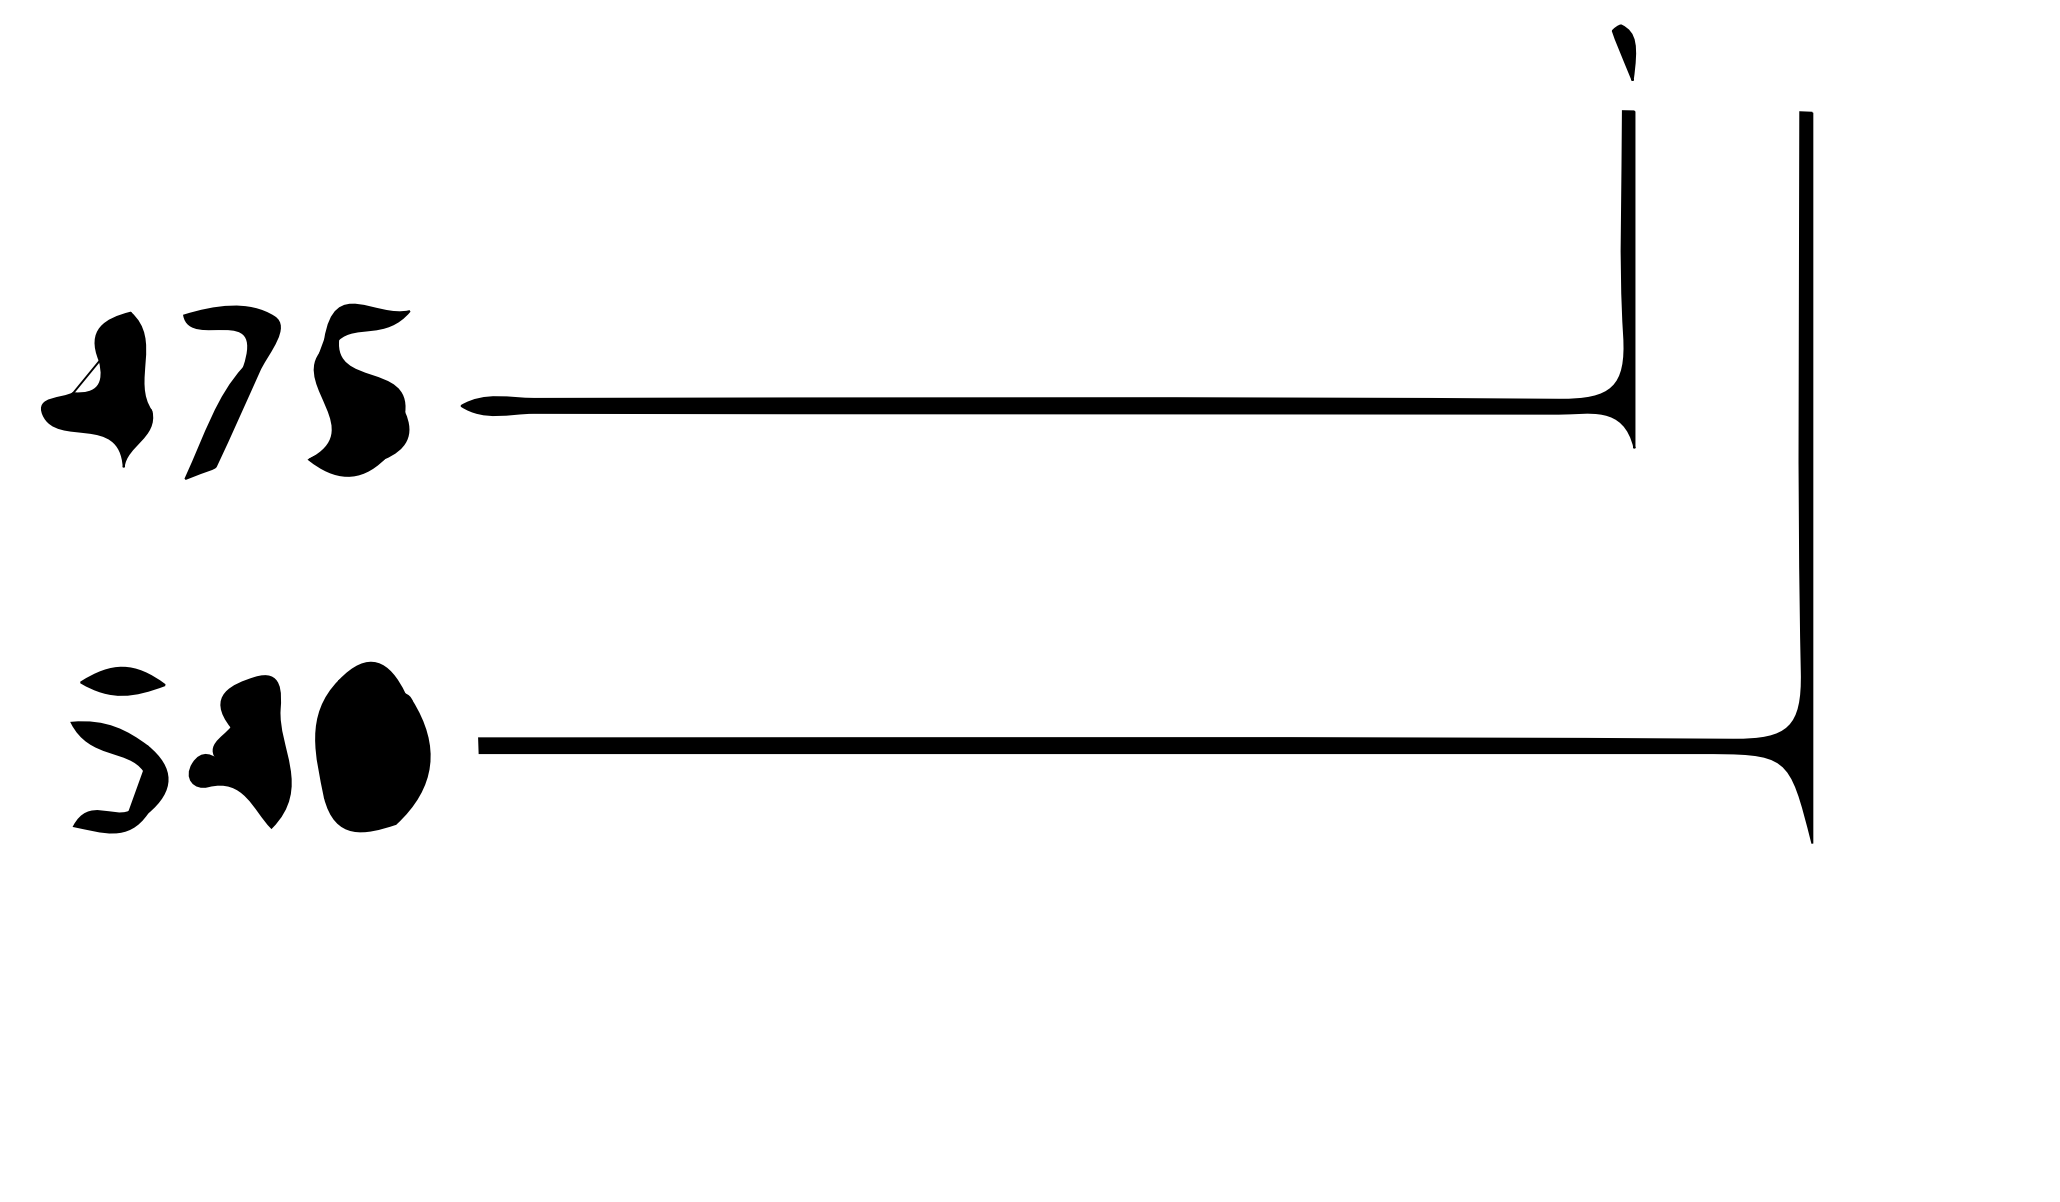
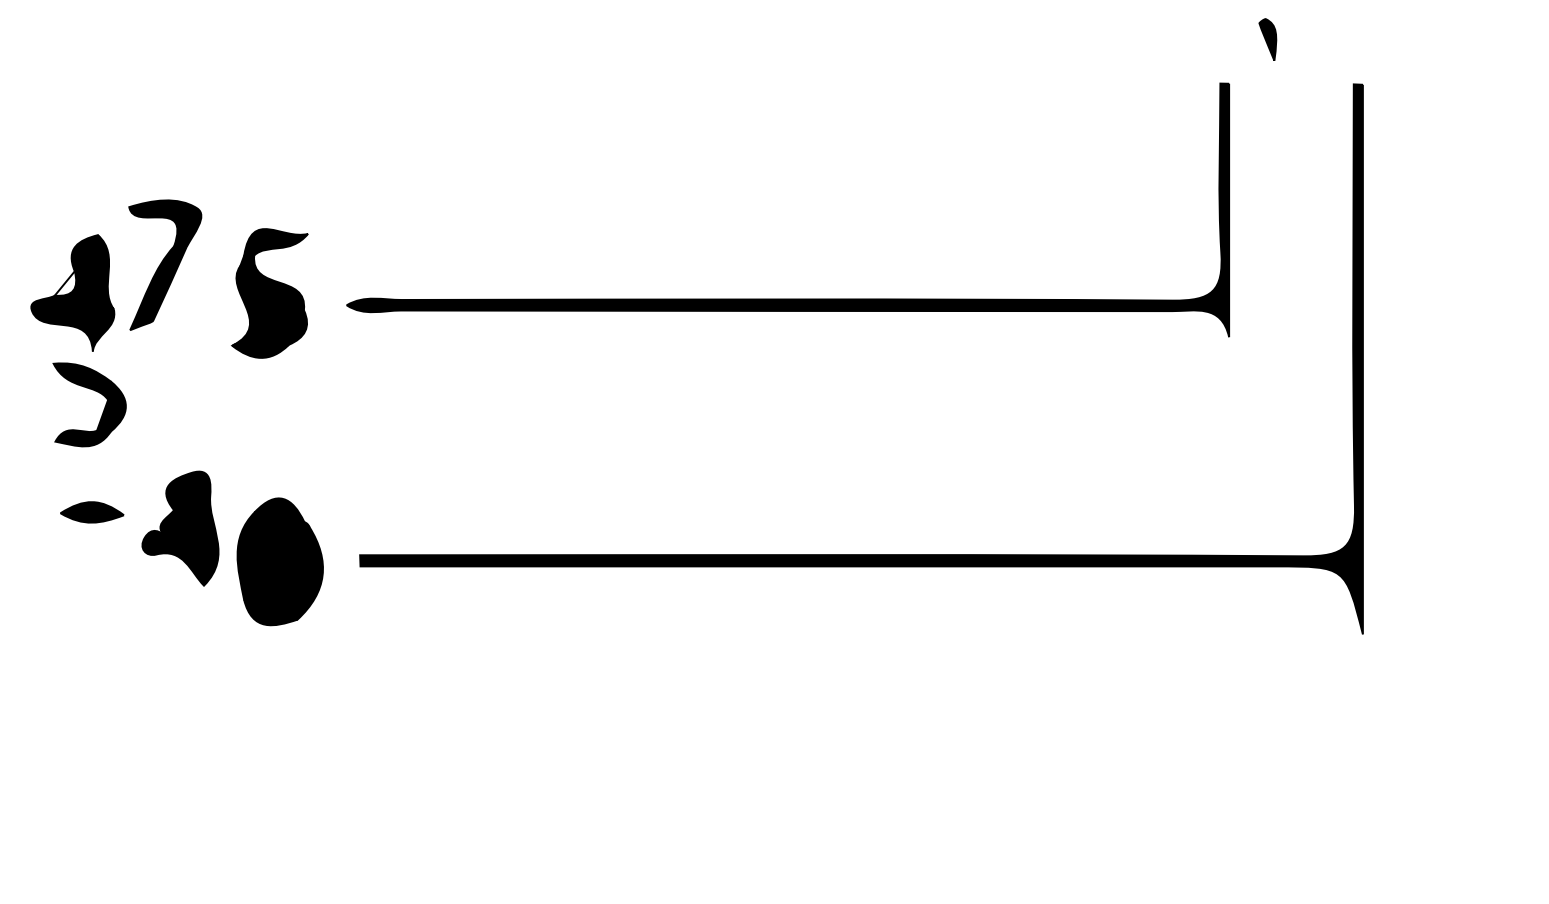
part: (1624, 52) -> (1268, 39), moved
part: (231, 392) -> (164, 265), moved
part: (239, 751) -> (179, 528), moved
part: (138, 782) -> (104, 408), moved

